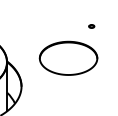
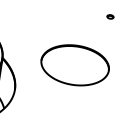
part: (91, 26) -> (110, 16), moved

